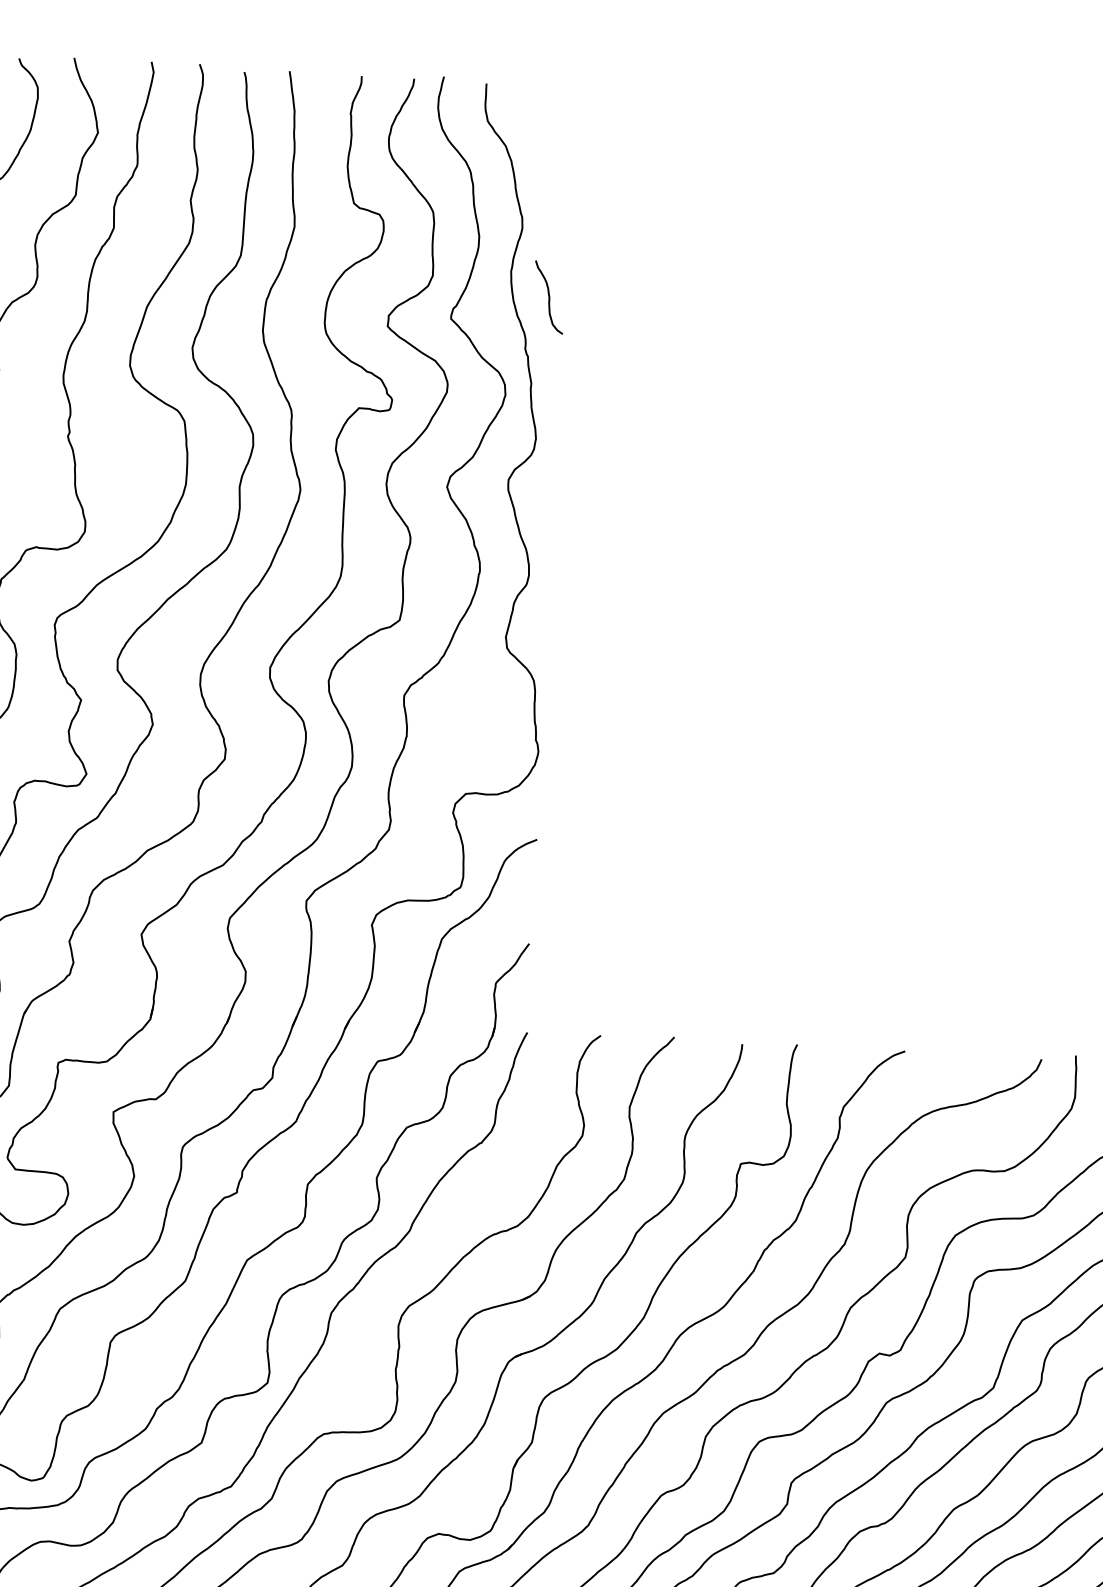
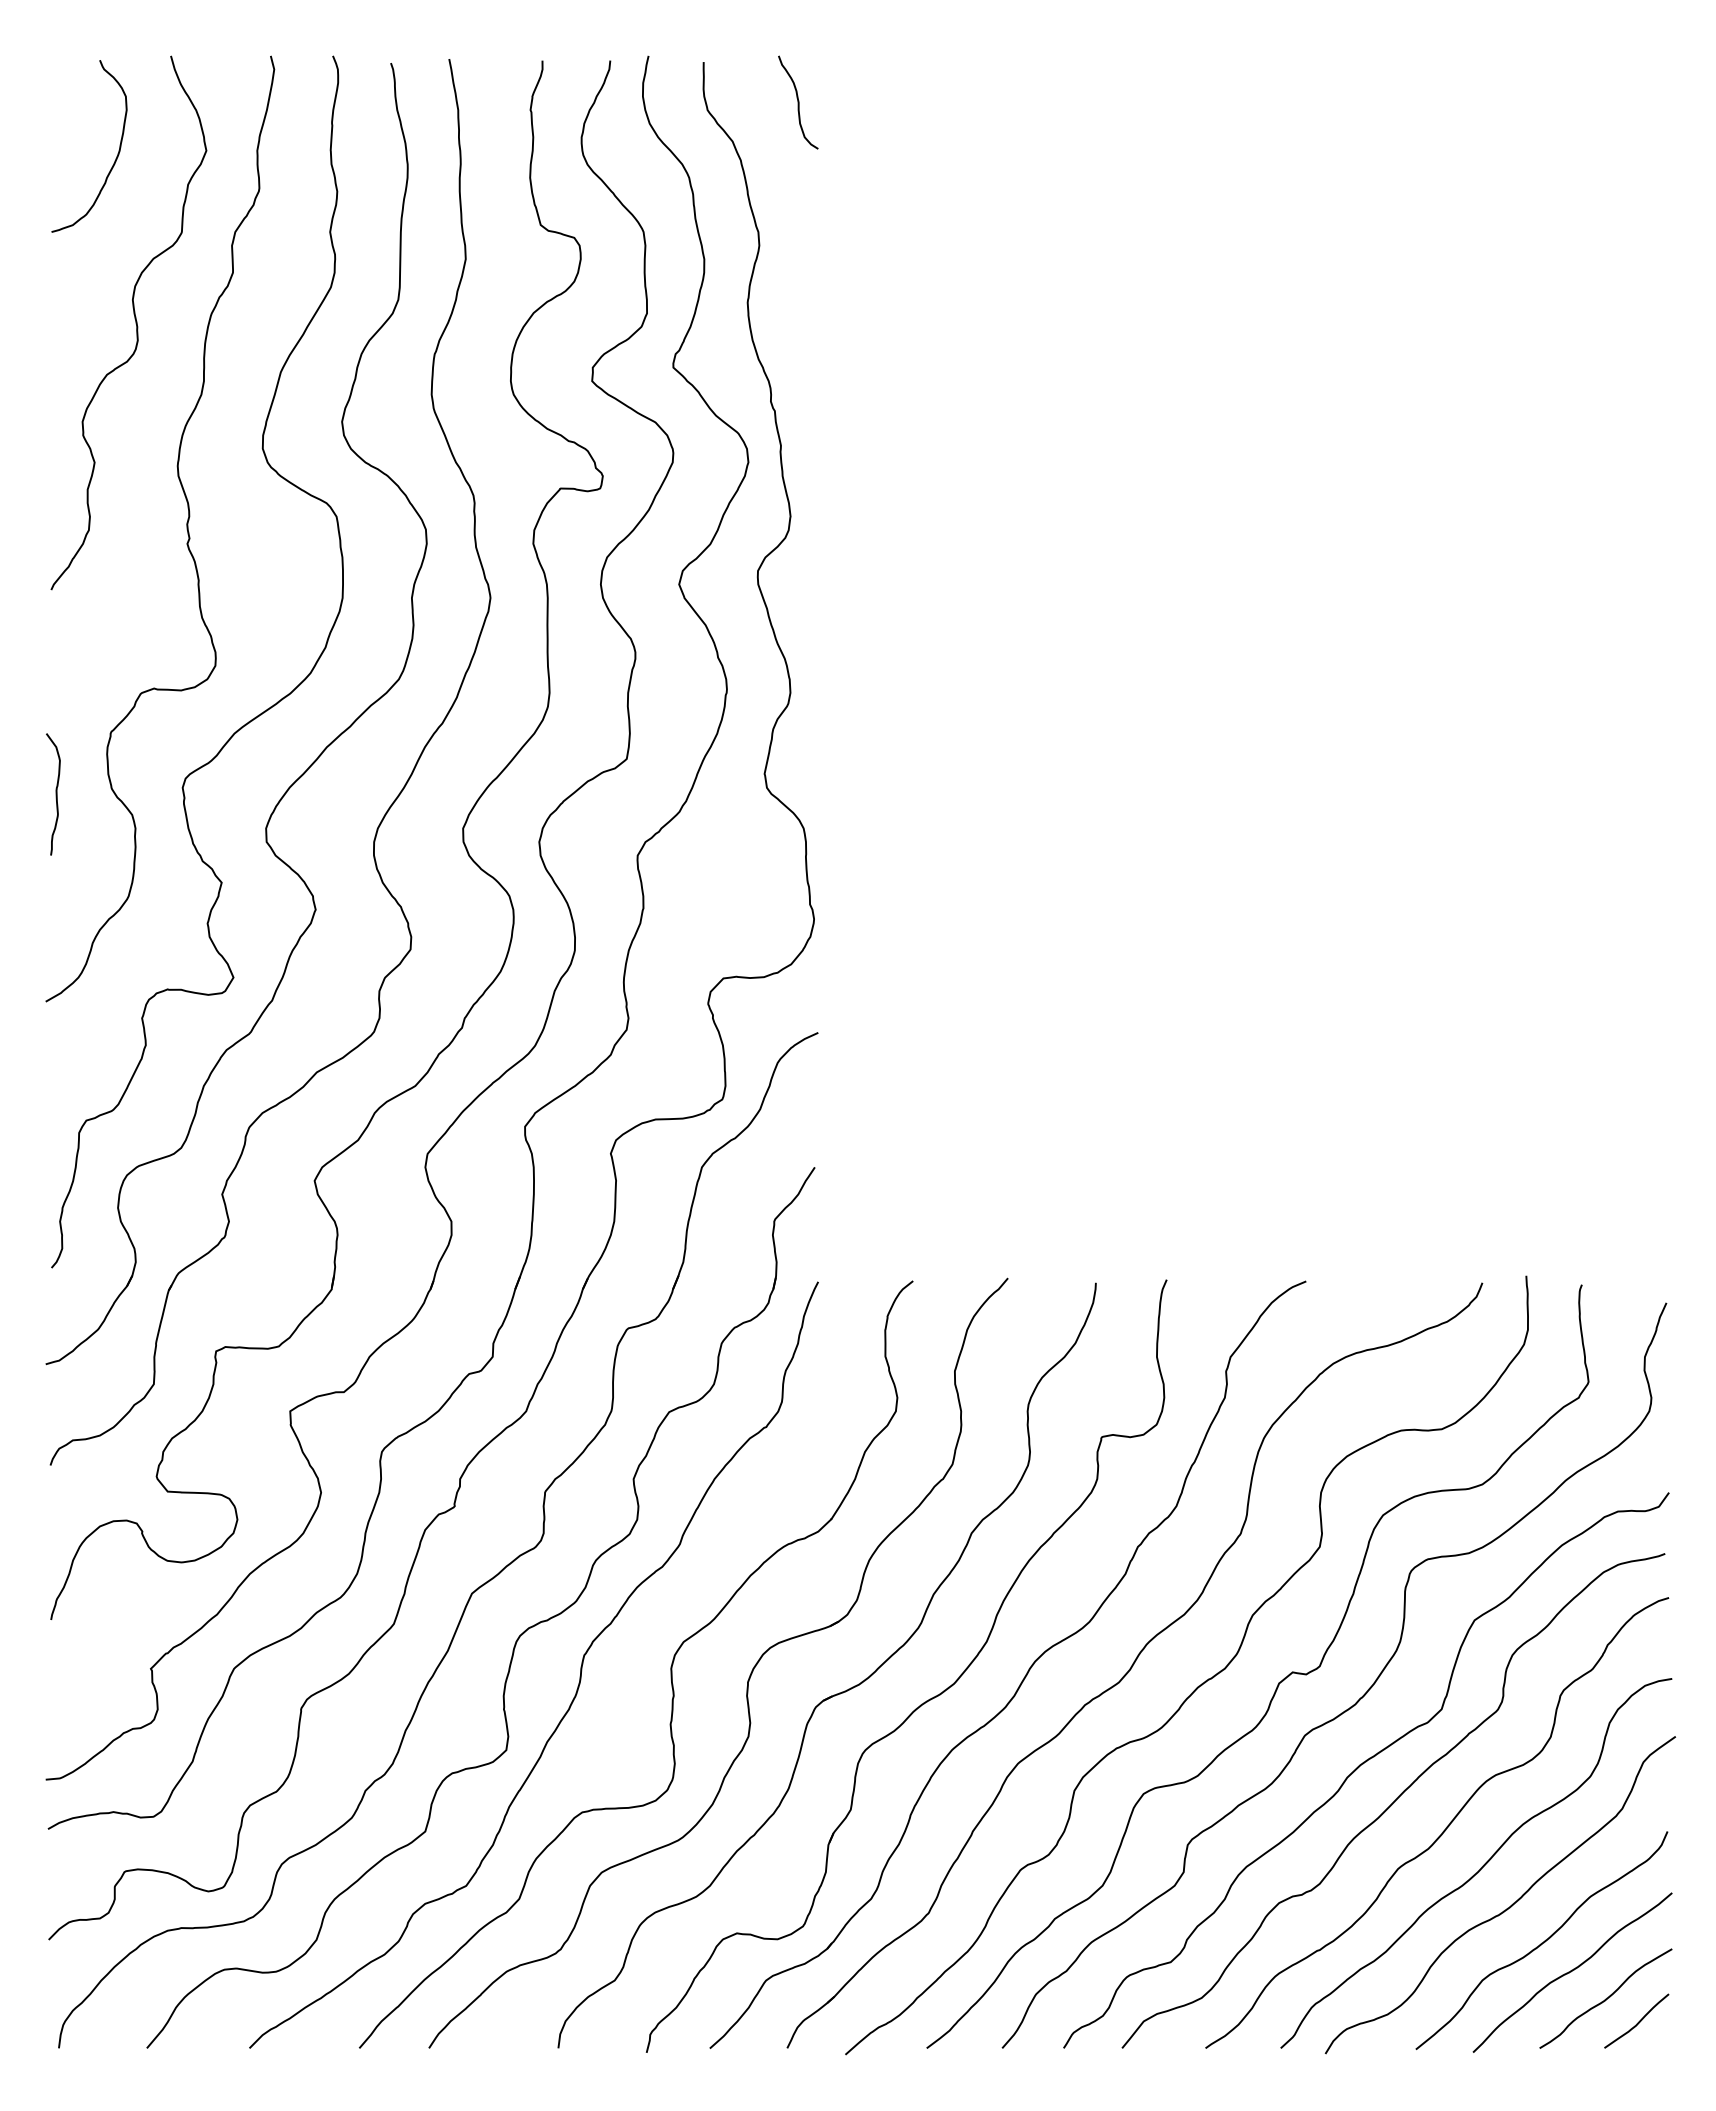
curve: (549, 297) -> (798, 102), moved

